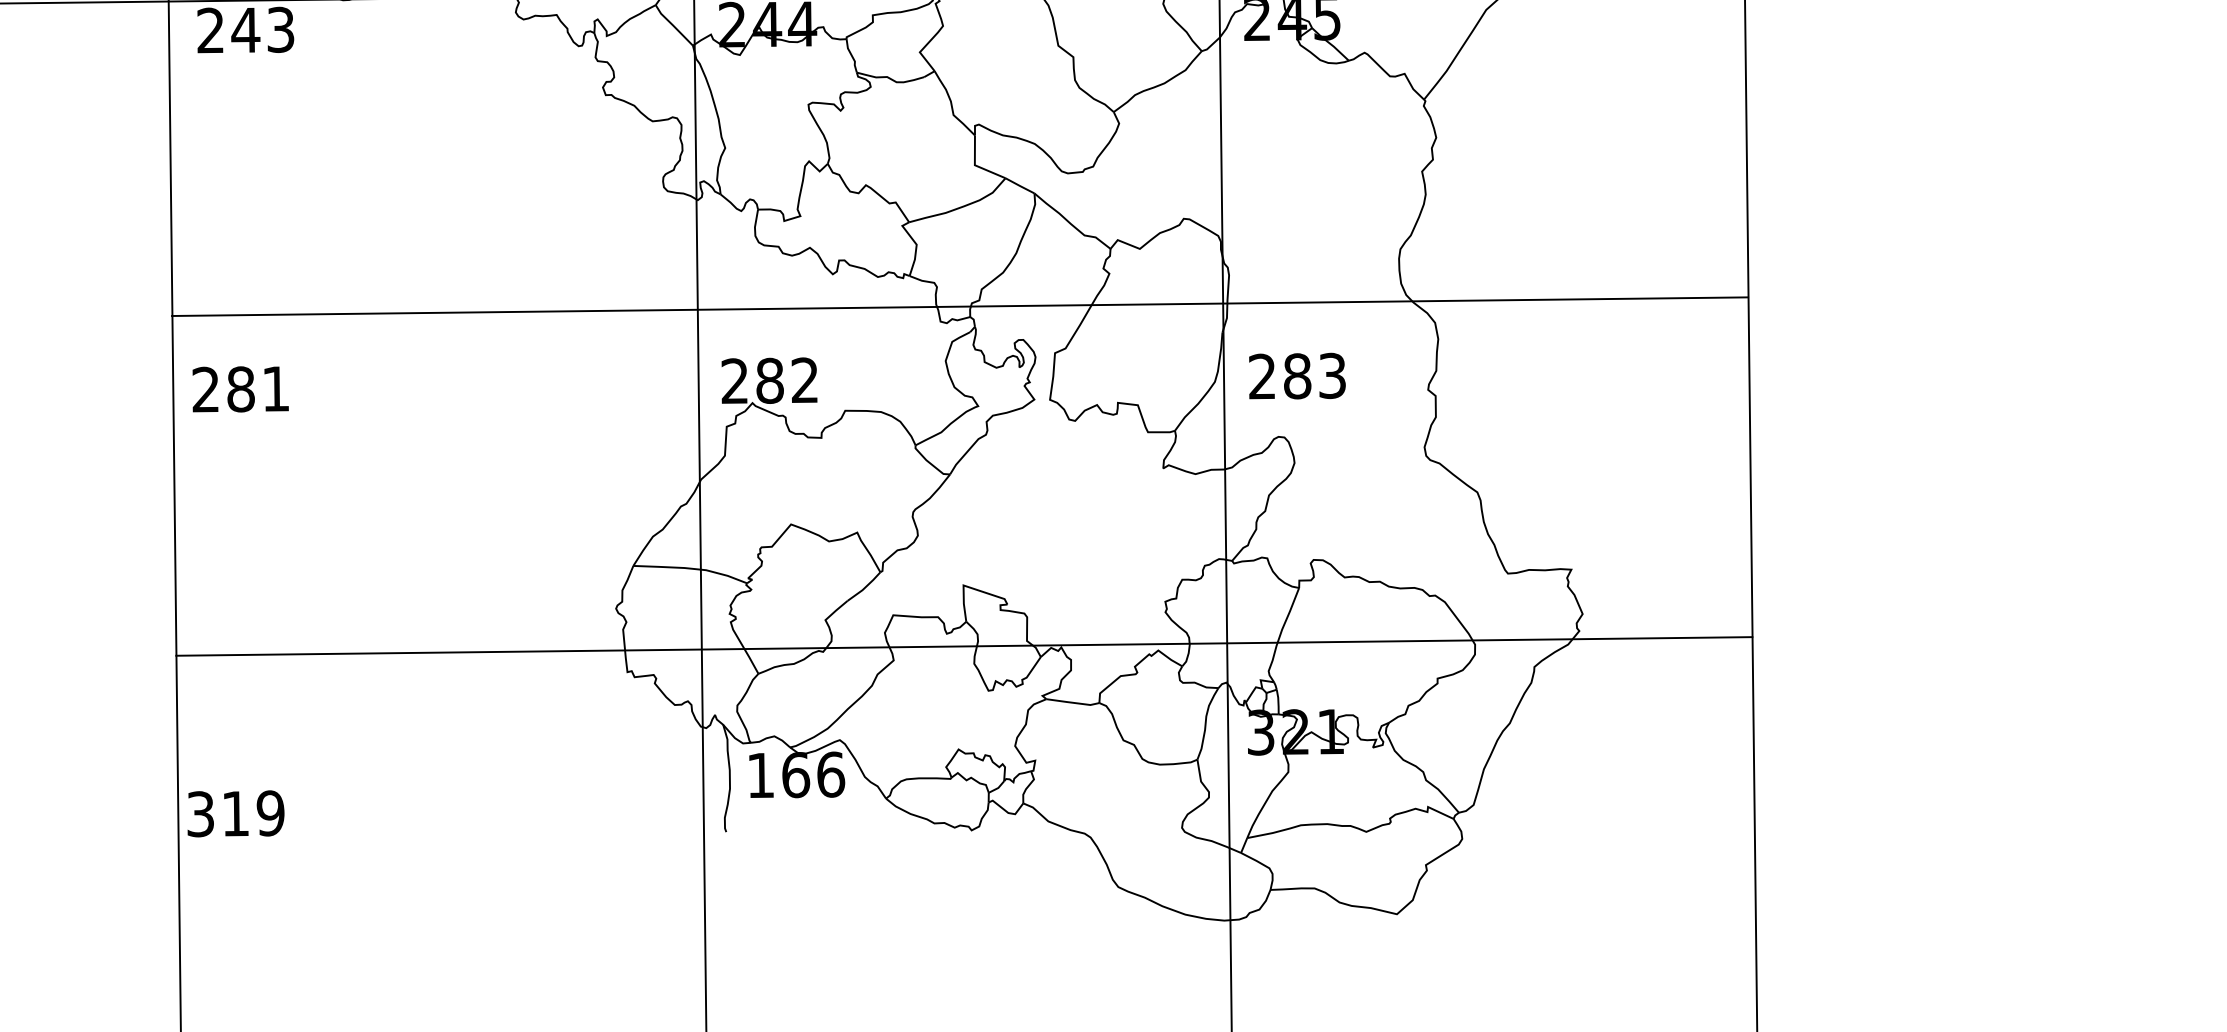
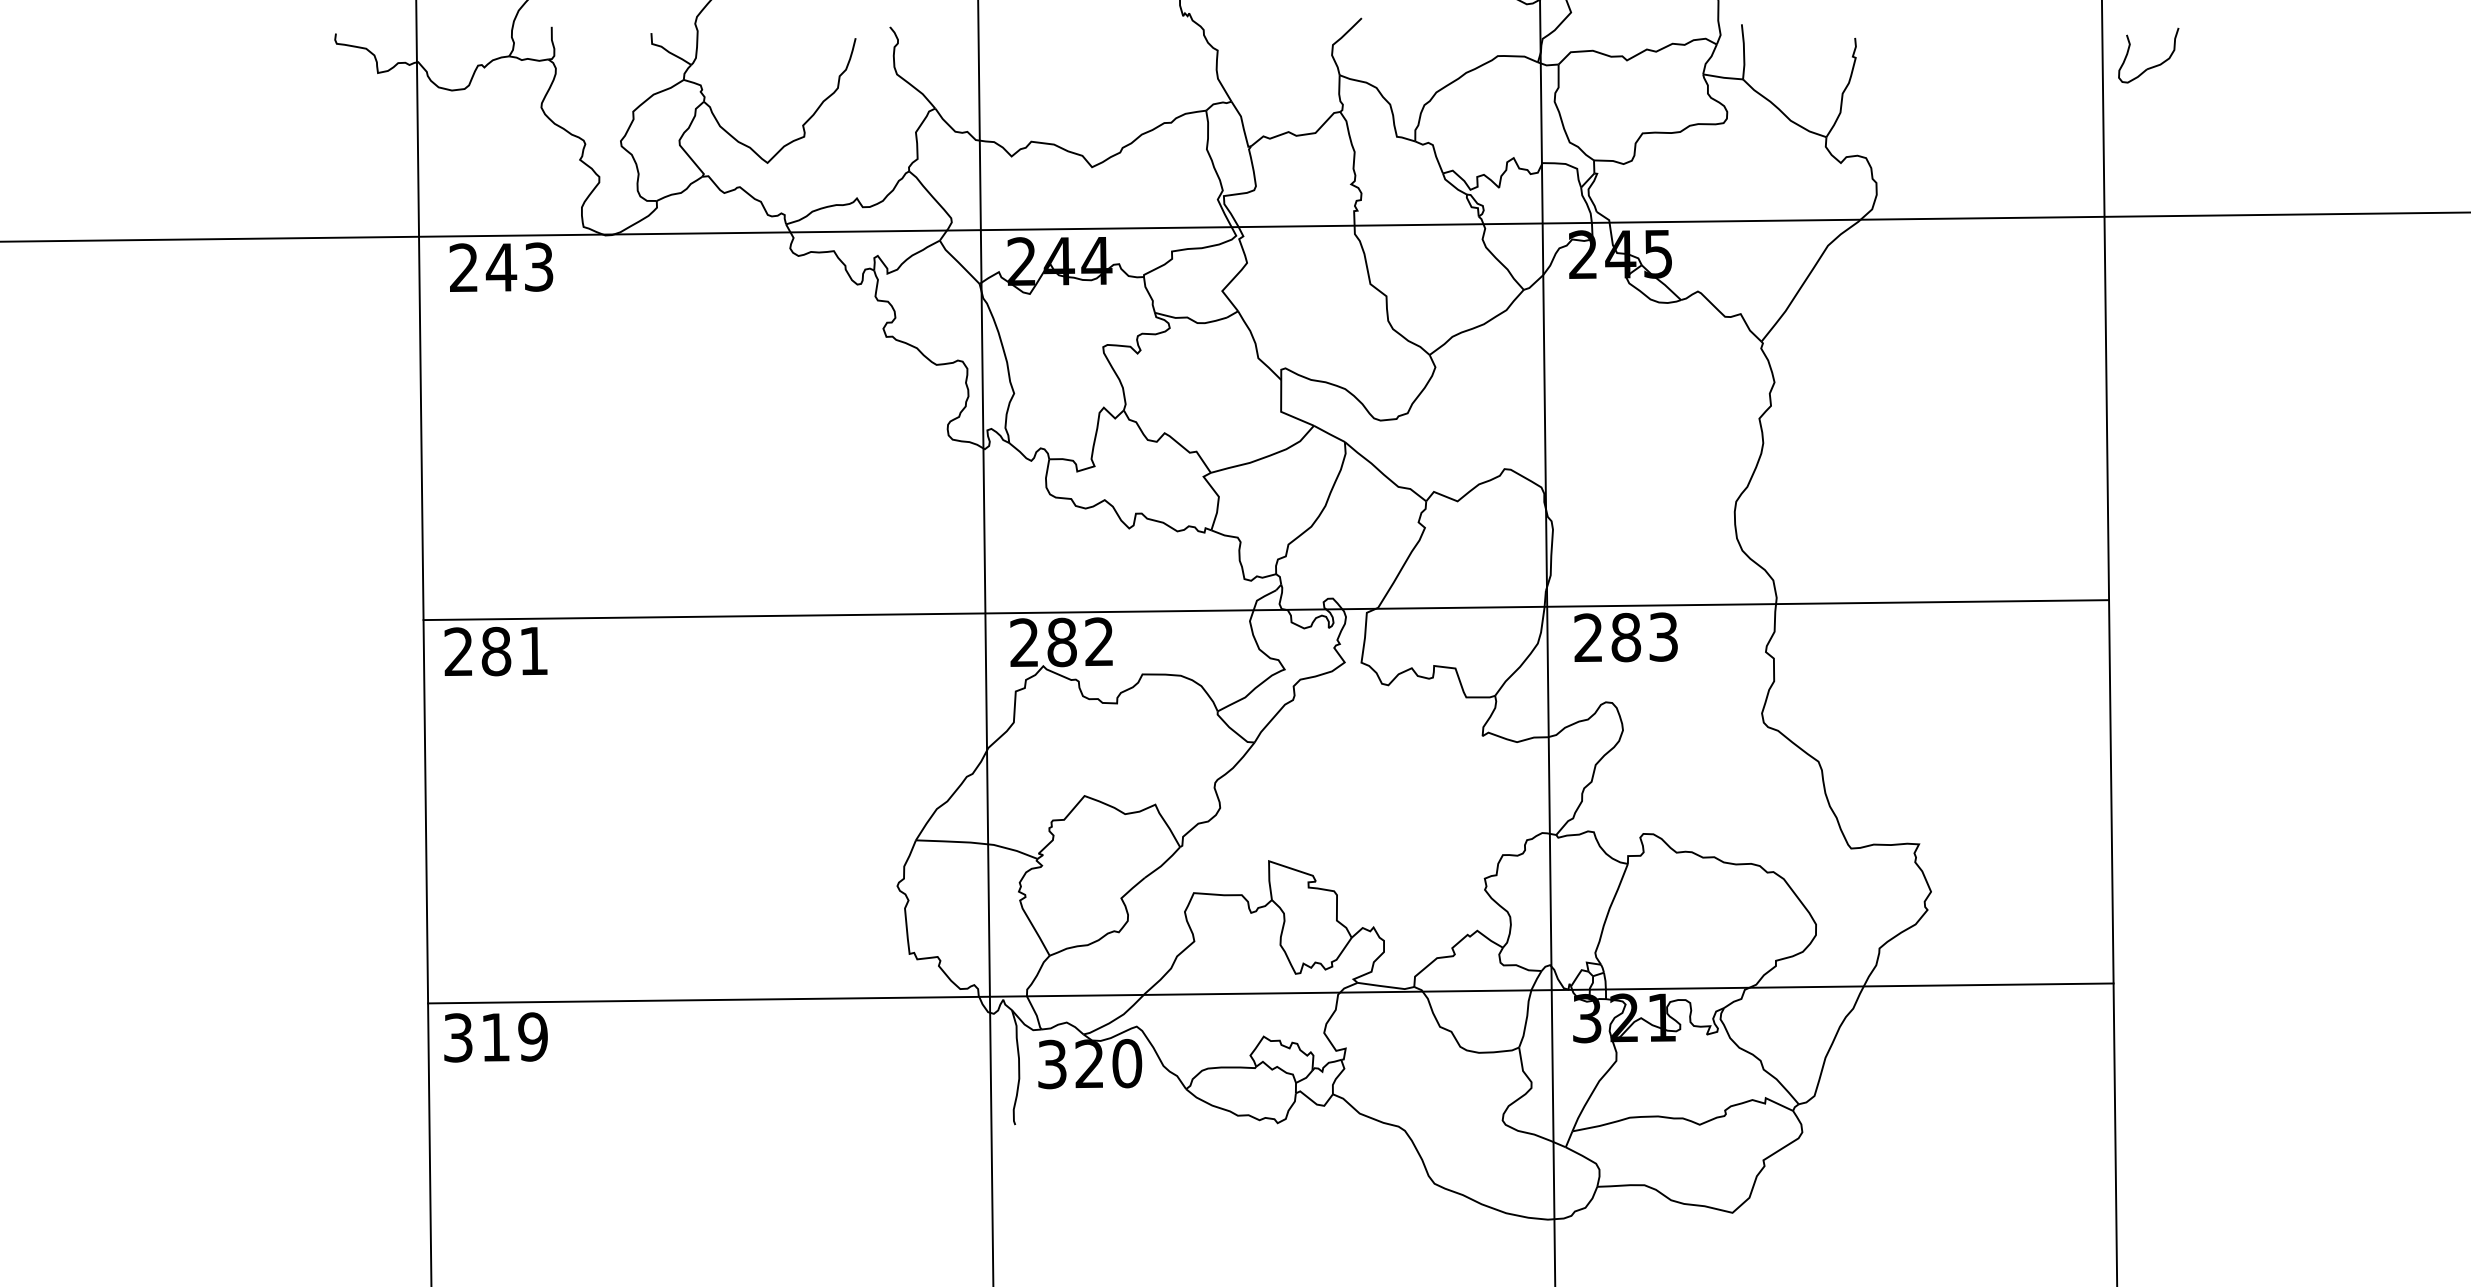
line: (960, 307) -> (1266, 610), moved
line: (963, 646) -> (1270, 993), moved
text: (796, 774) -> (1090, 1063), 166 -> 320
text: (235, 813) -> (495, 1037), moved

